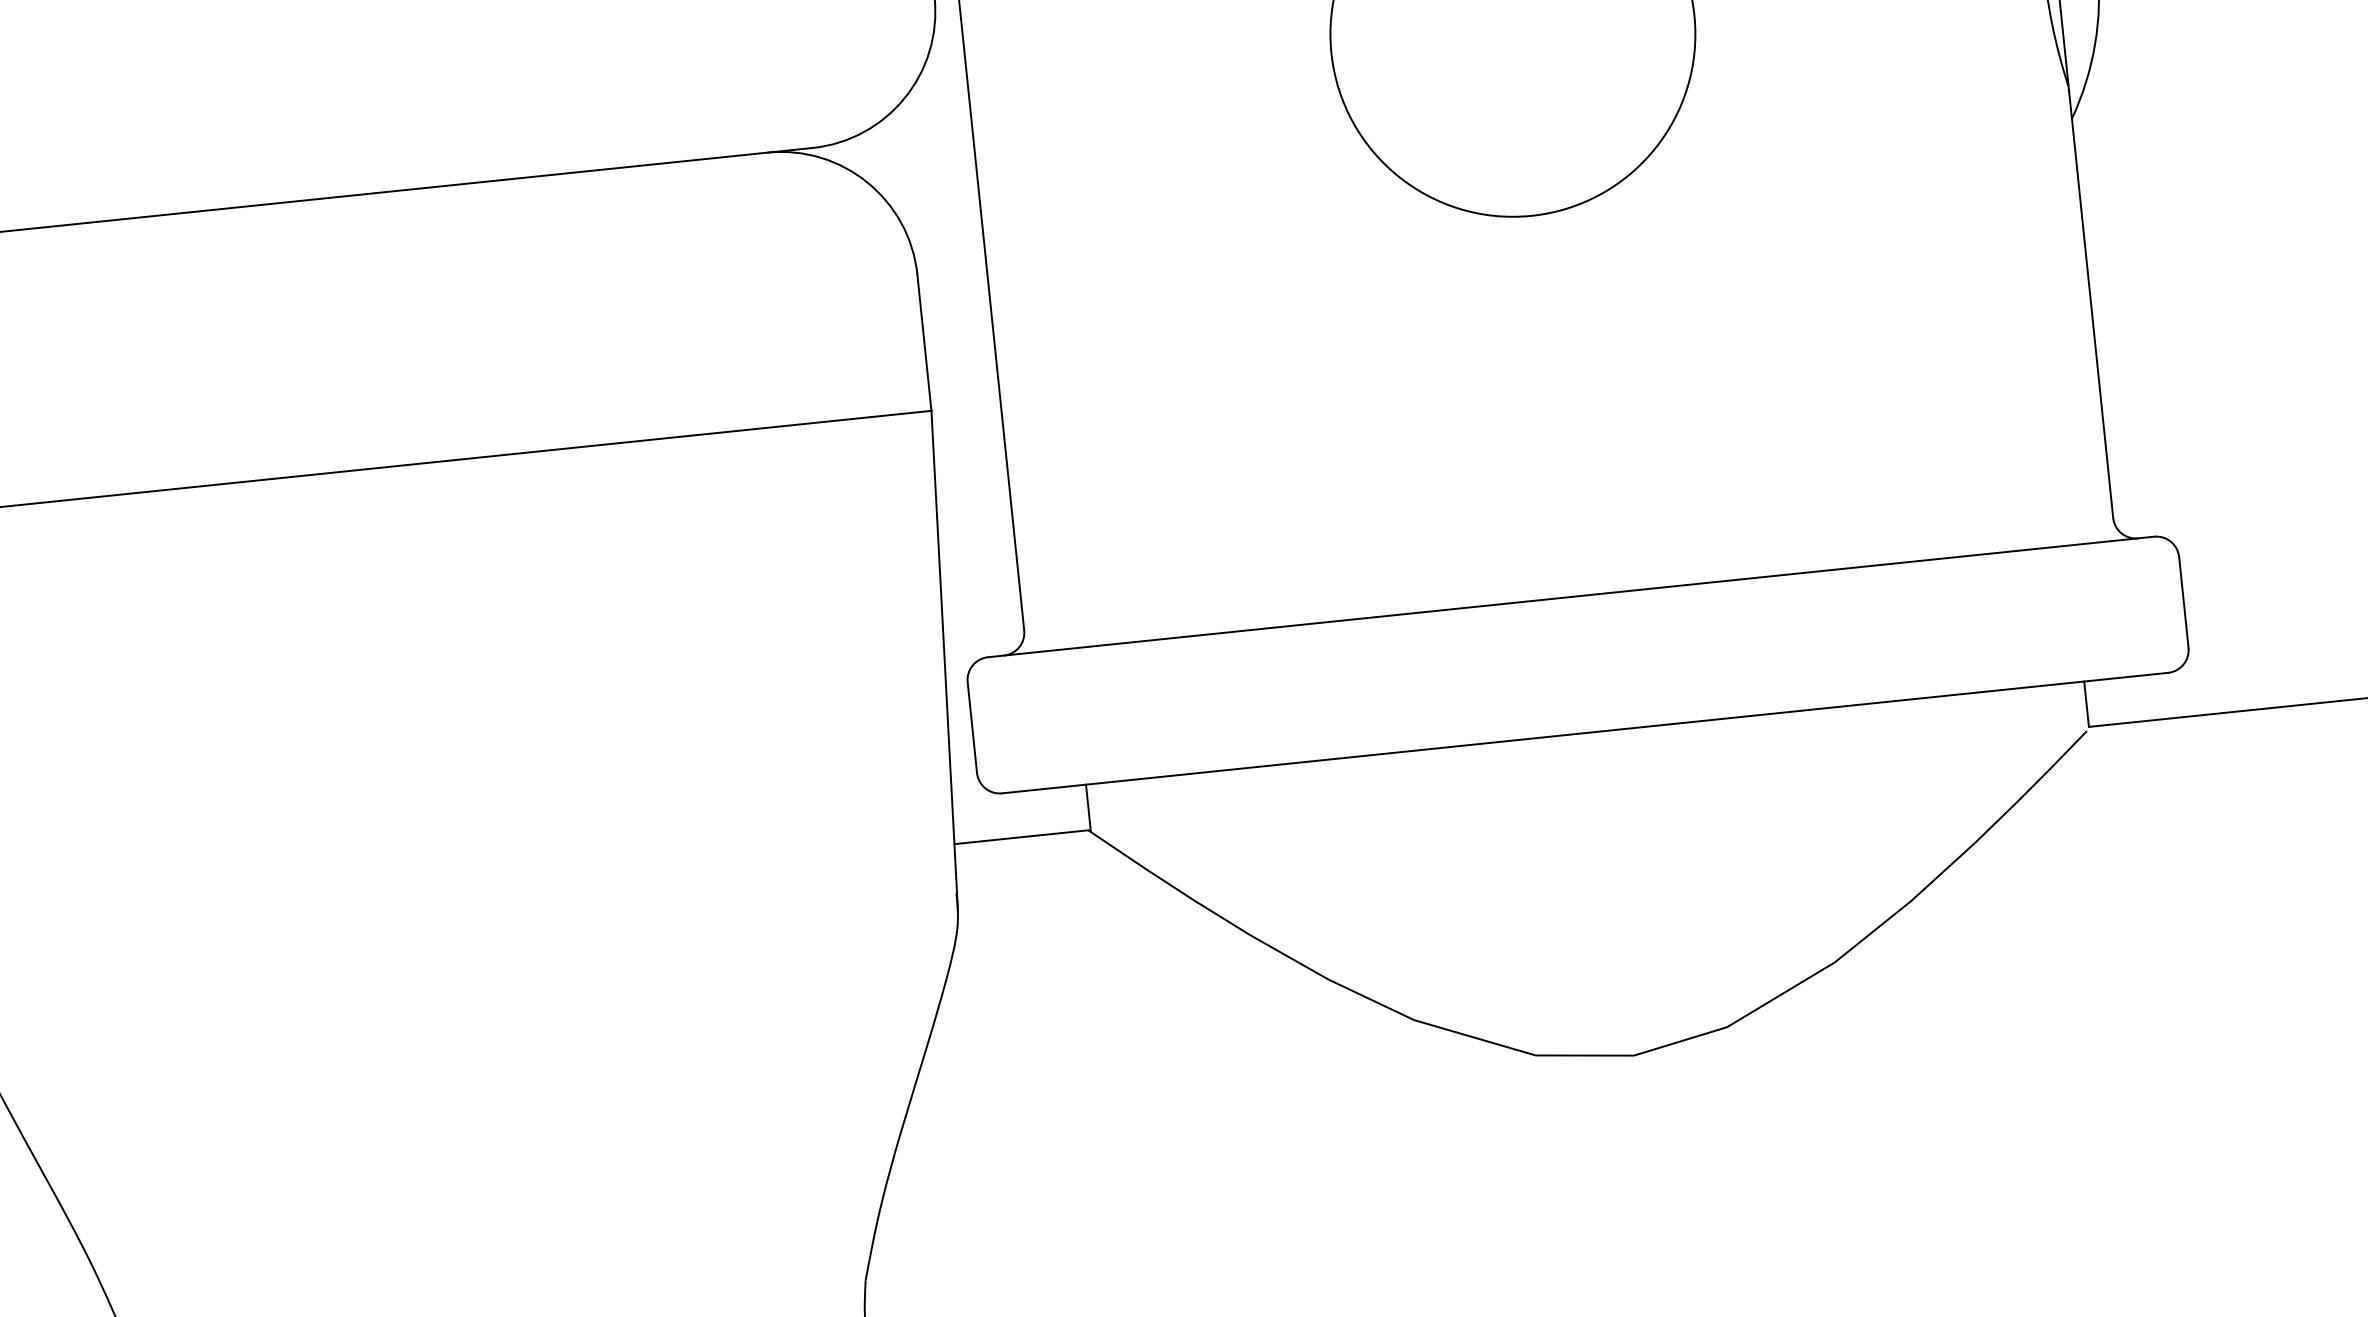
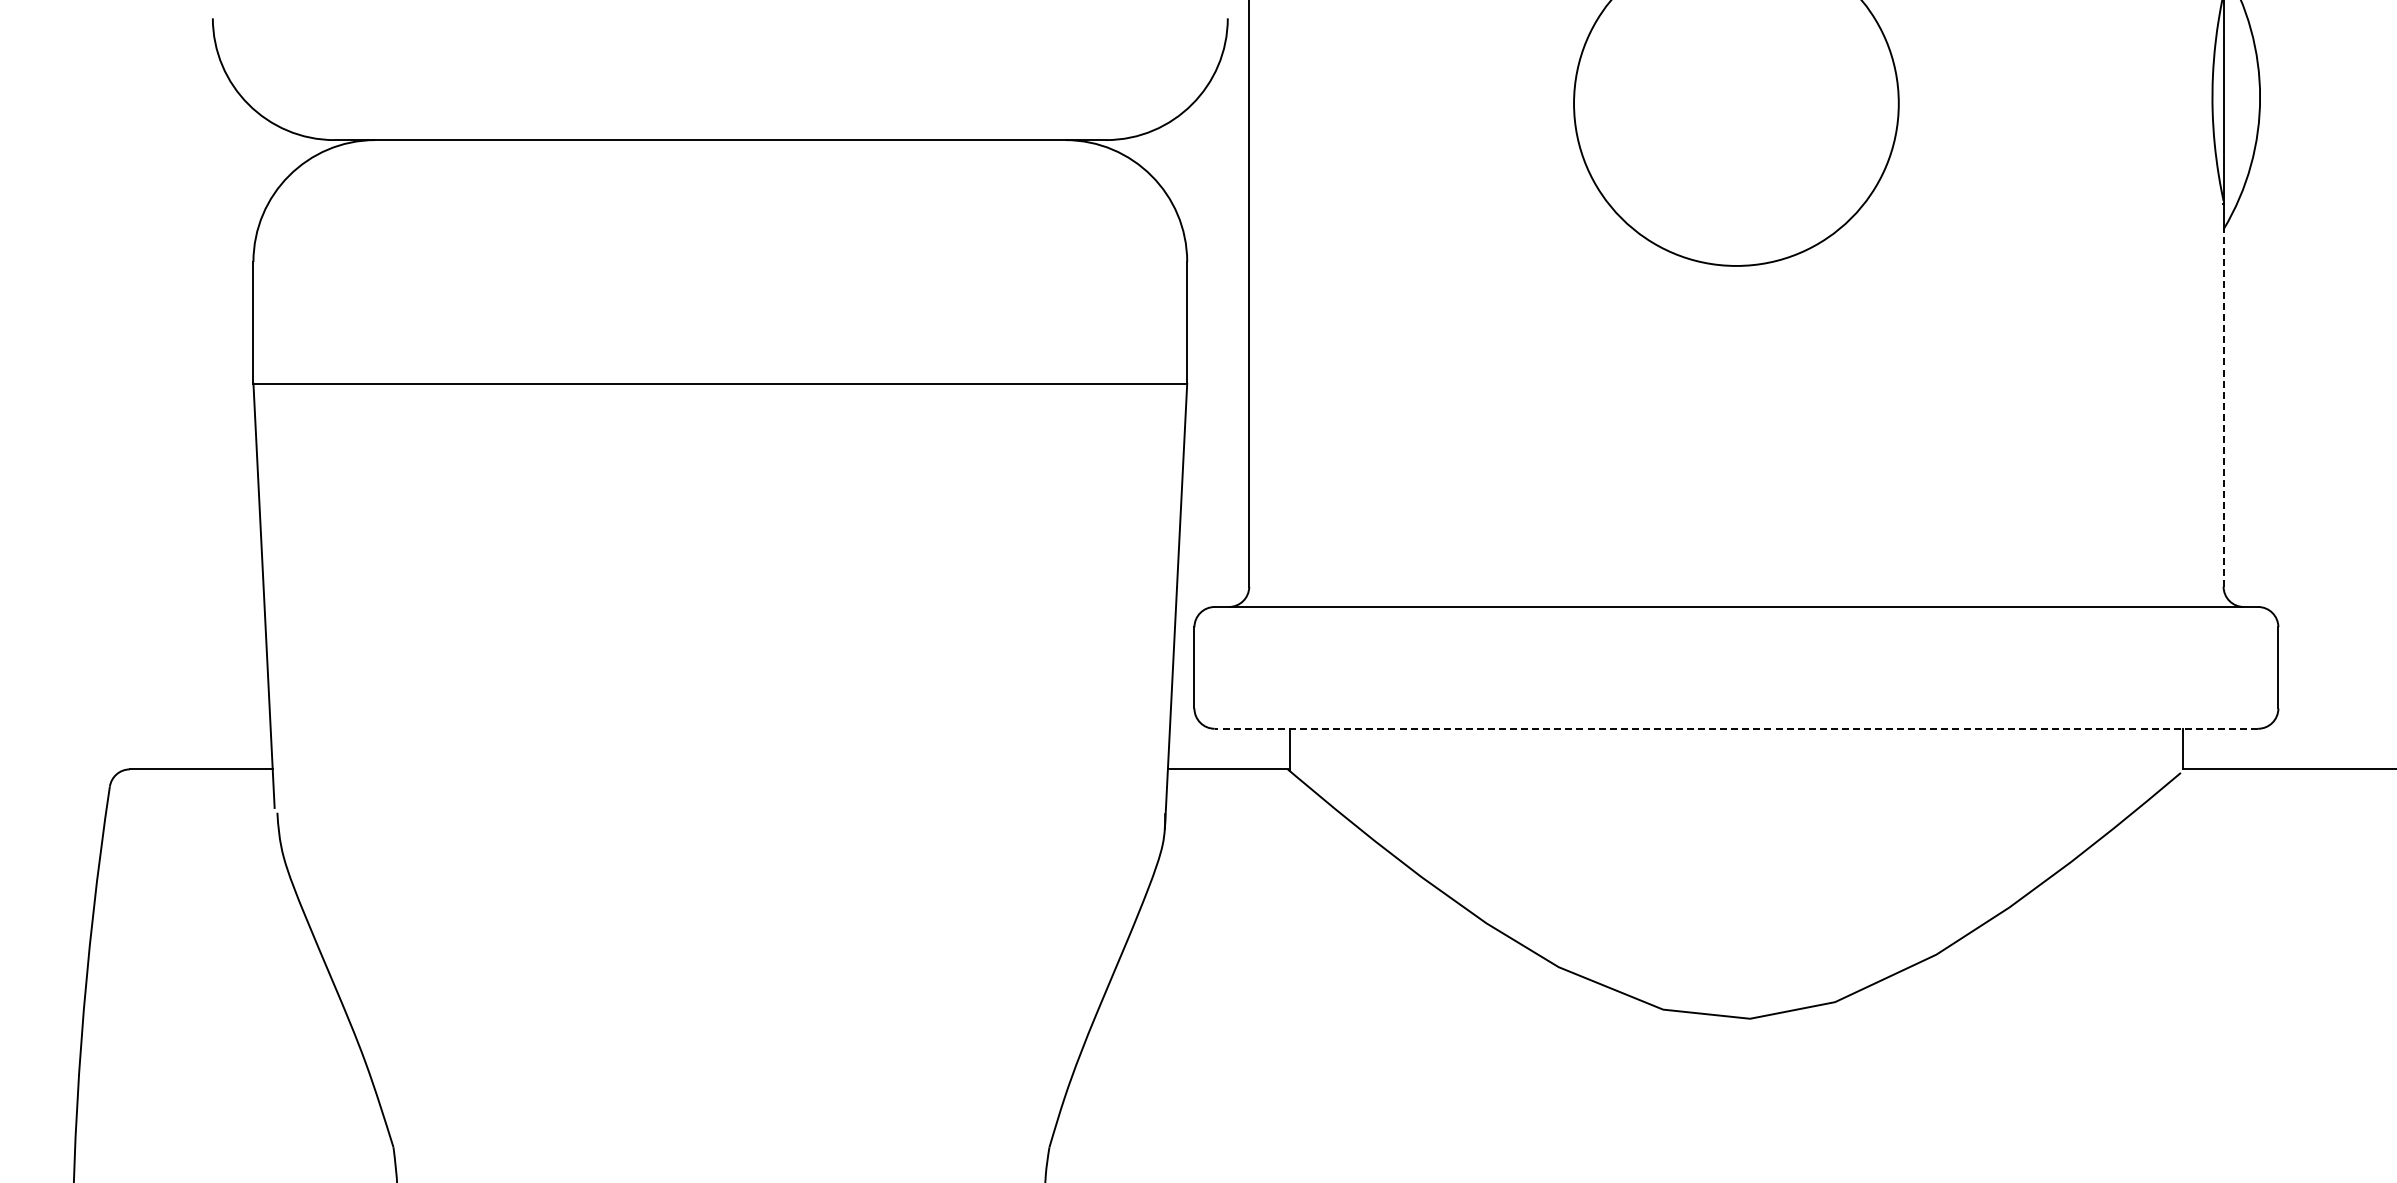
line: (2092, 318) -> (2223, 408), solid -> dashed
line: (1585, 732) -> (1736, 728), solid -> dashed

